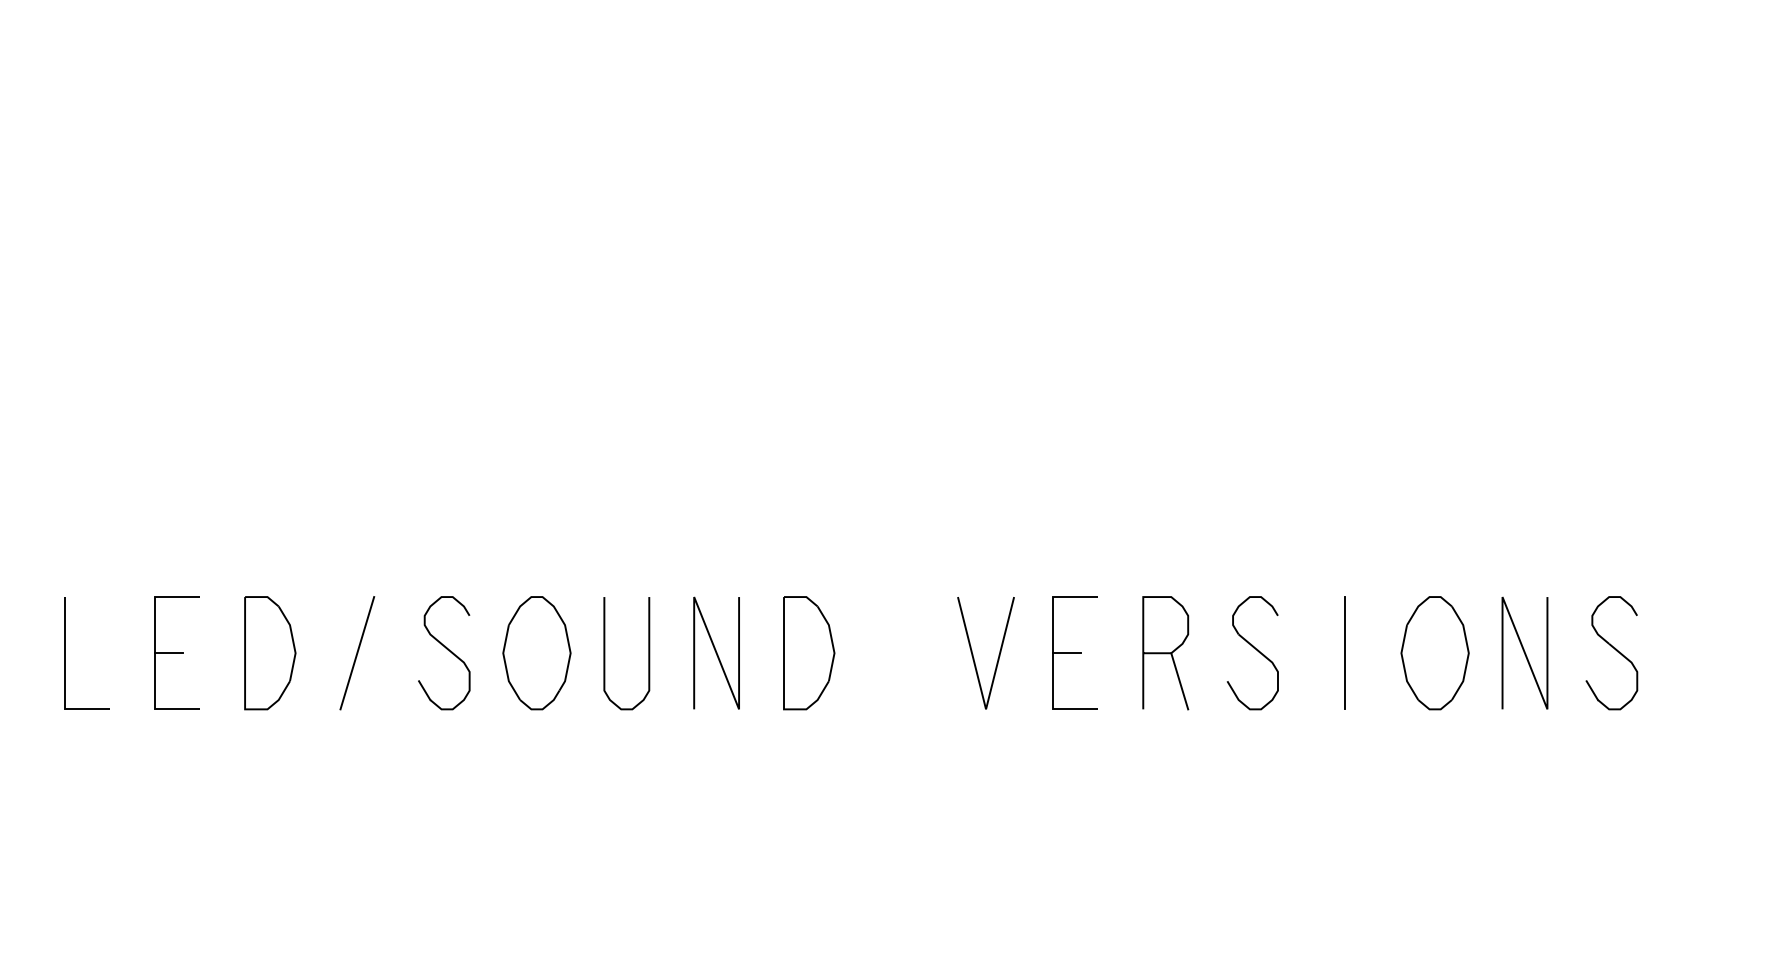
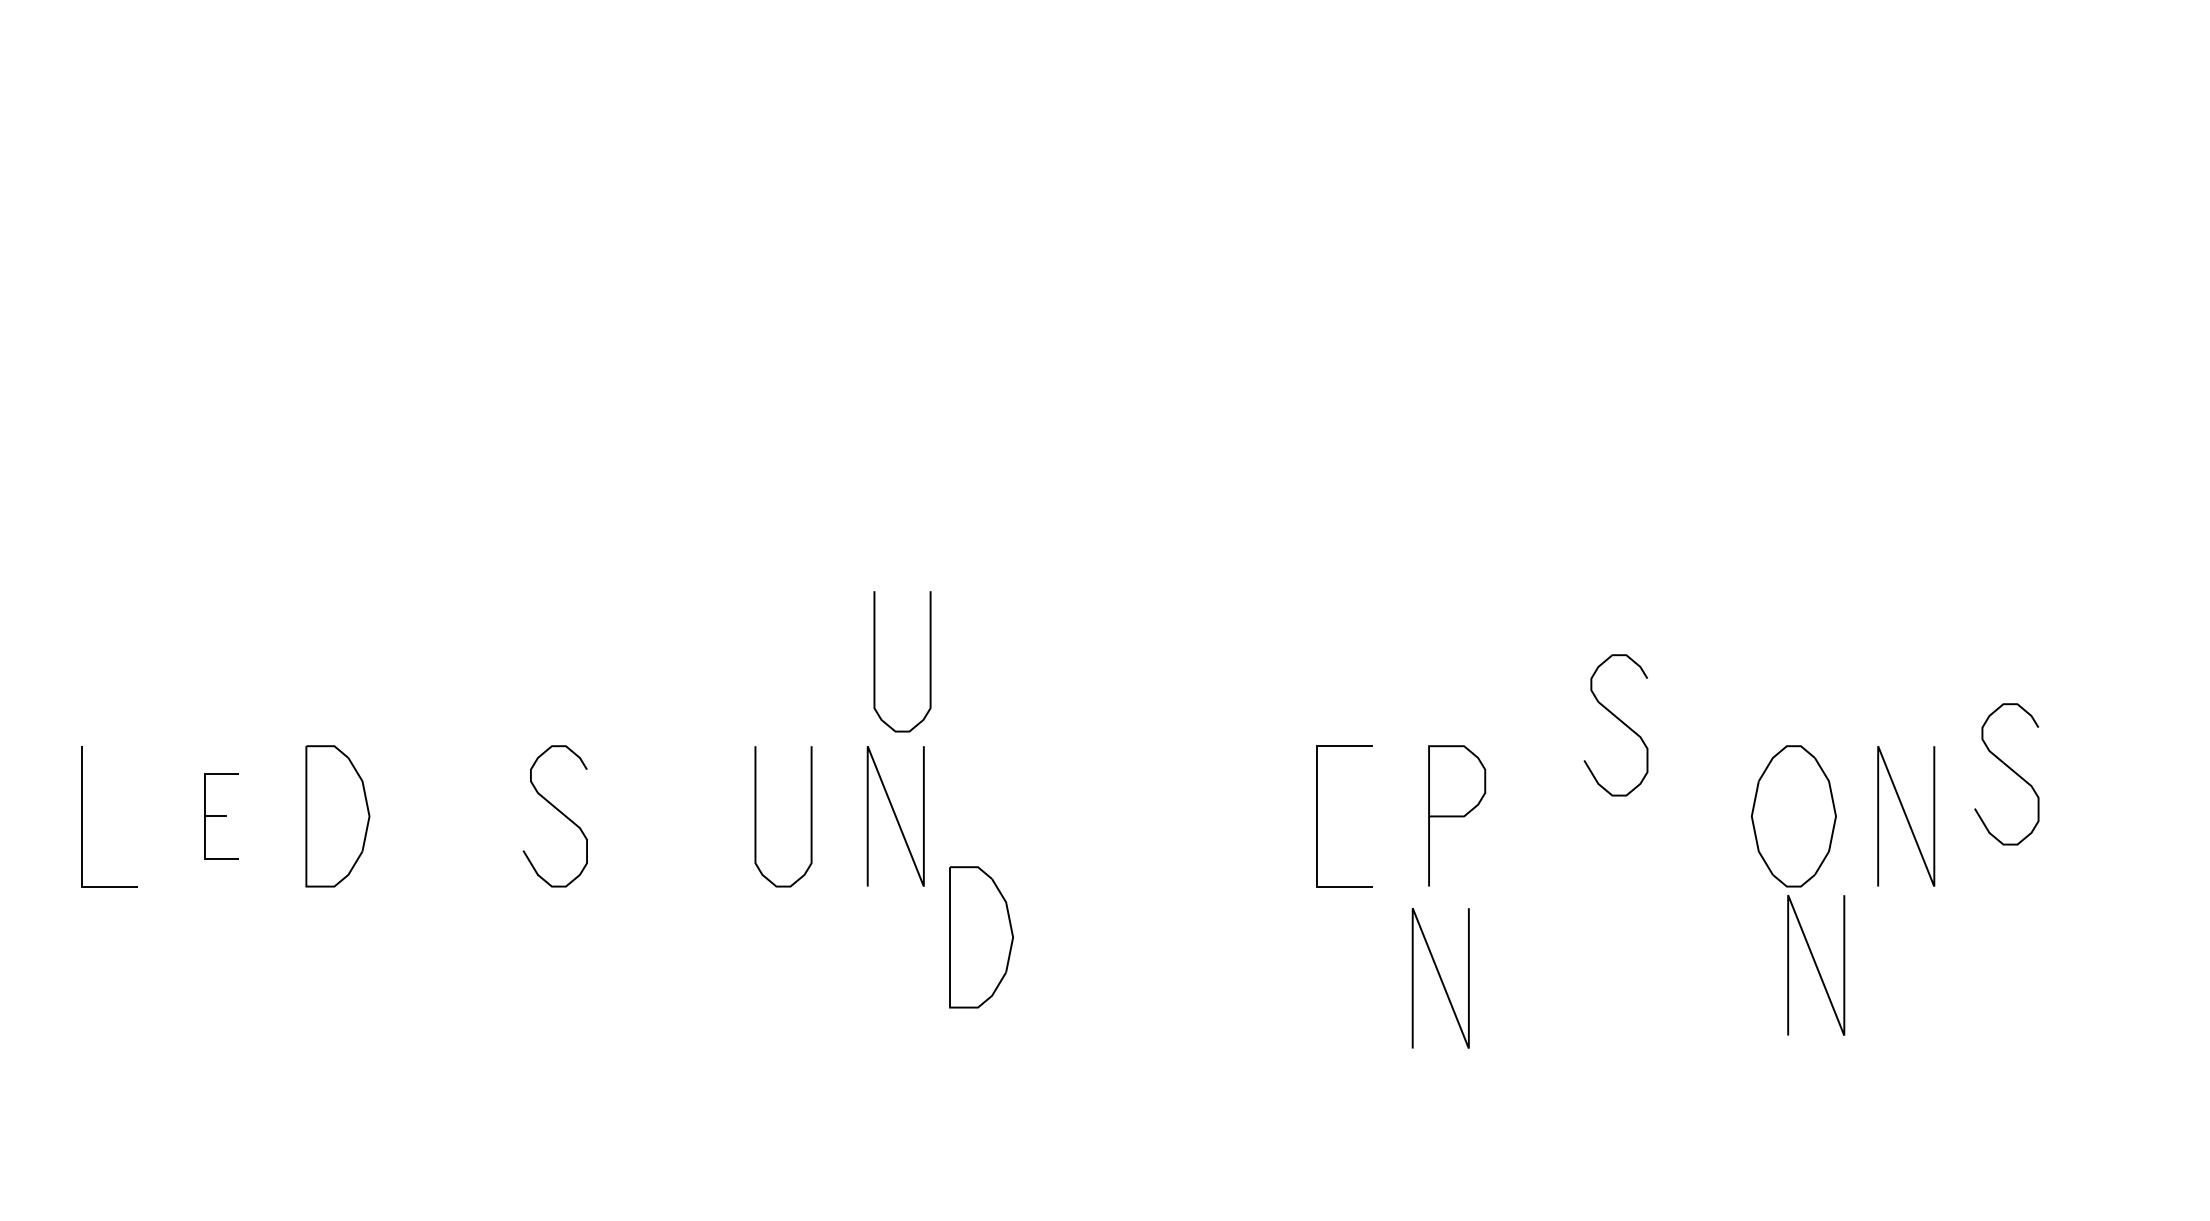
curve: (700, 529) -> (875, 661), added
part: (177, 653) -> (221, 816), size x0.6
line: (357, 653) -> (446, 816), removed
part: (537, 653) -> (671, 816), removed
part: (809, 653) -> (981, 937), moved
line: (1066, 653) -> (1333, 816), removed
part: (1252, 653) -> (1615, 725), moved
line: (1345, 653) -> (1681, 816), removed
part: (1611, 653) -> (2006, 774), moved
line: (974, 657) -> (1217, 821), removed
line: (1179, 681) -> (1474, 851), removed
line: (1453, 772) -> (1816, 965), added
line: (1152, 782) -> (1440, 978), added

